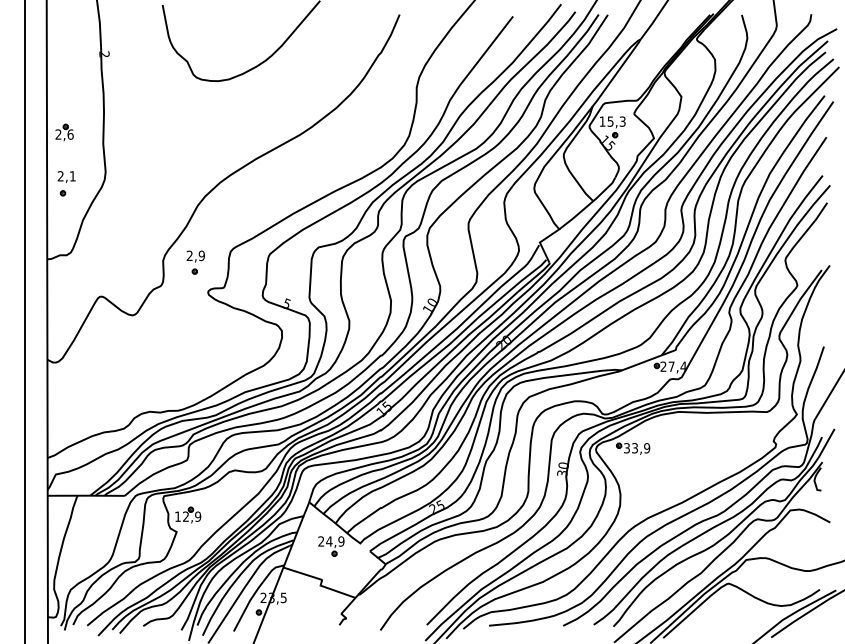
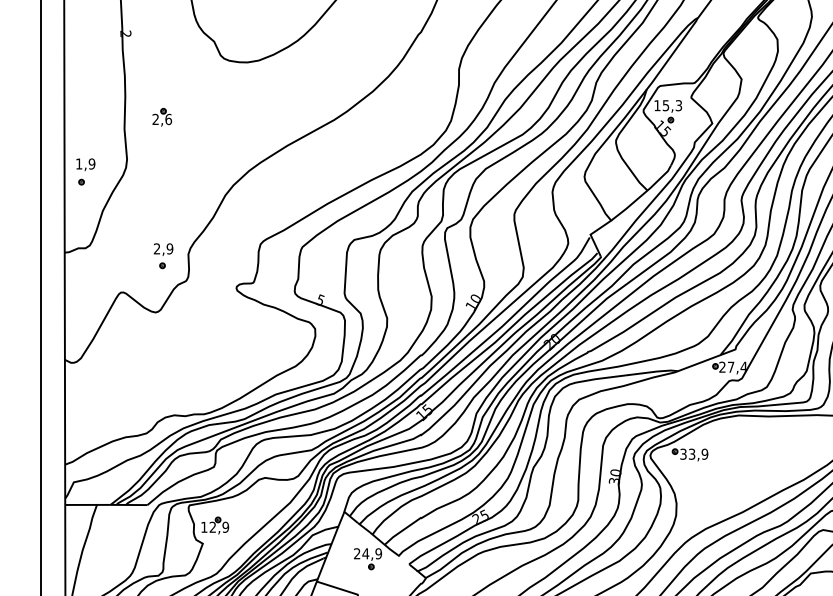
part: (64, 132) -> (162, 117), moved
text: (66, 176) -> (85, 164), 2,1 -> 1,9
part: (195, 262) -> (163, 256), moved

